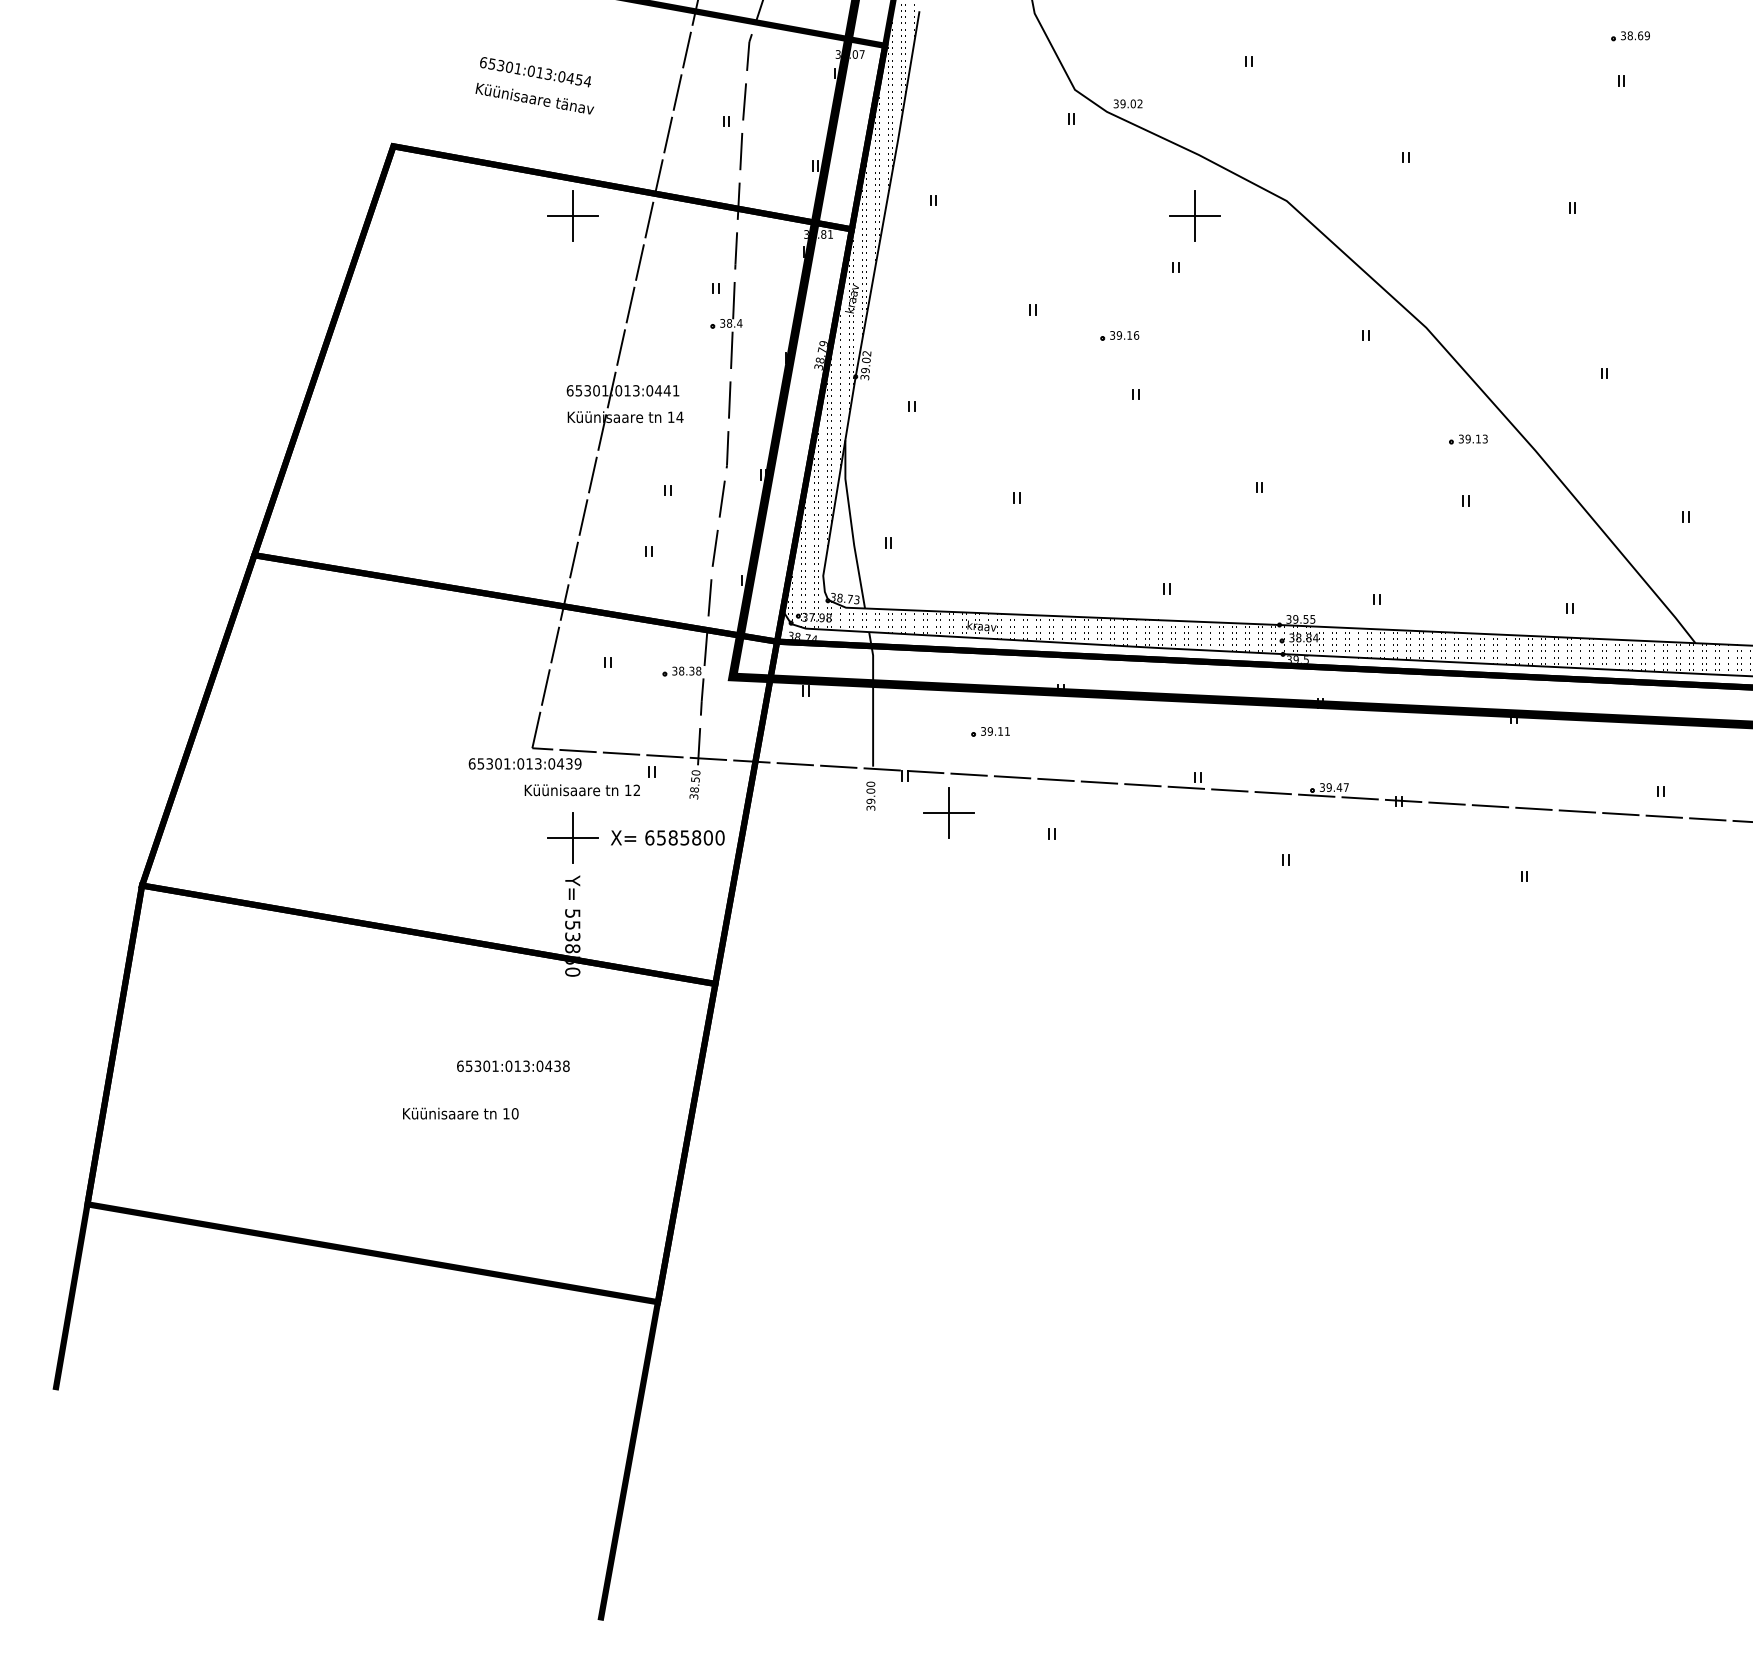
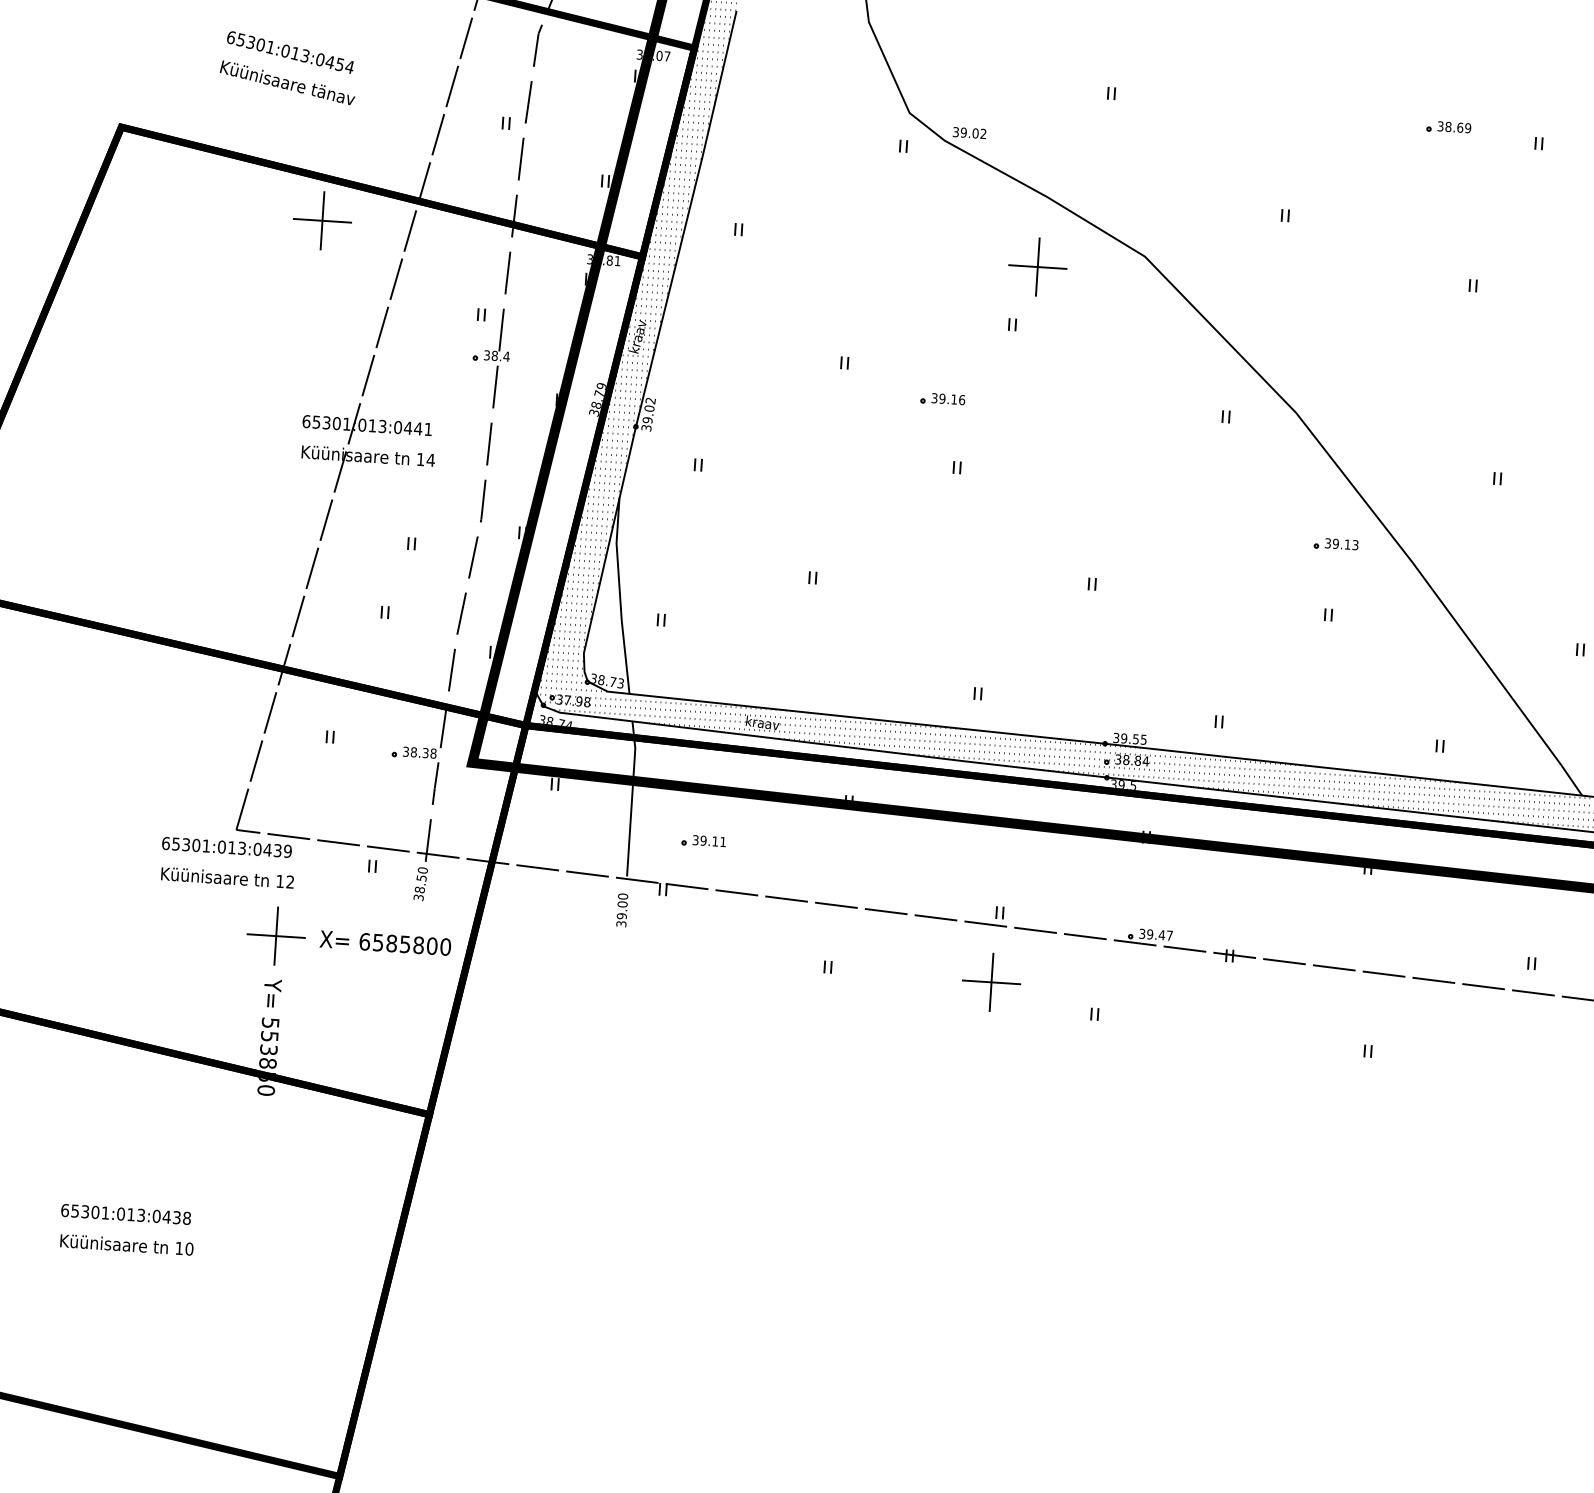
part: (1630, 36) -> (1448, 127), moved
part: (990, 731) -> (703, 840), moved
text: (581, 790) -> (226, 878), moved
part: (948, 812) -> (991, 981), moved
text: (513, 1065) -> (126, 1213), moved

